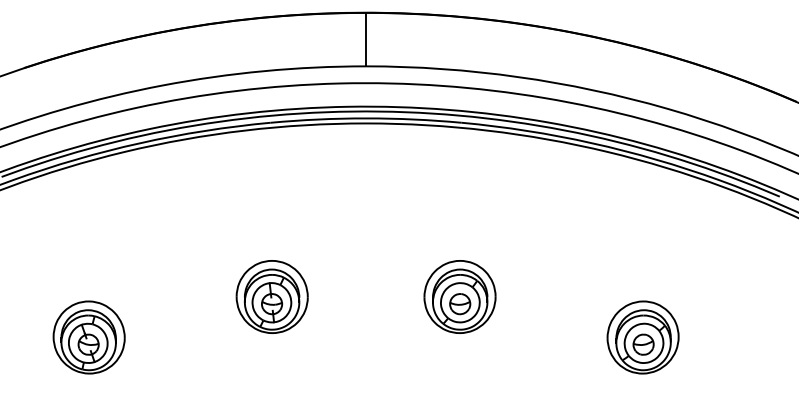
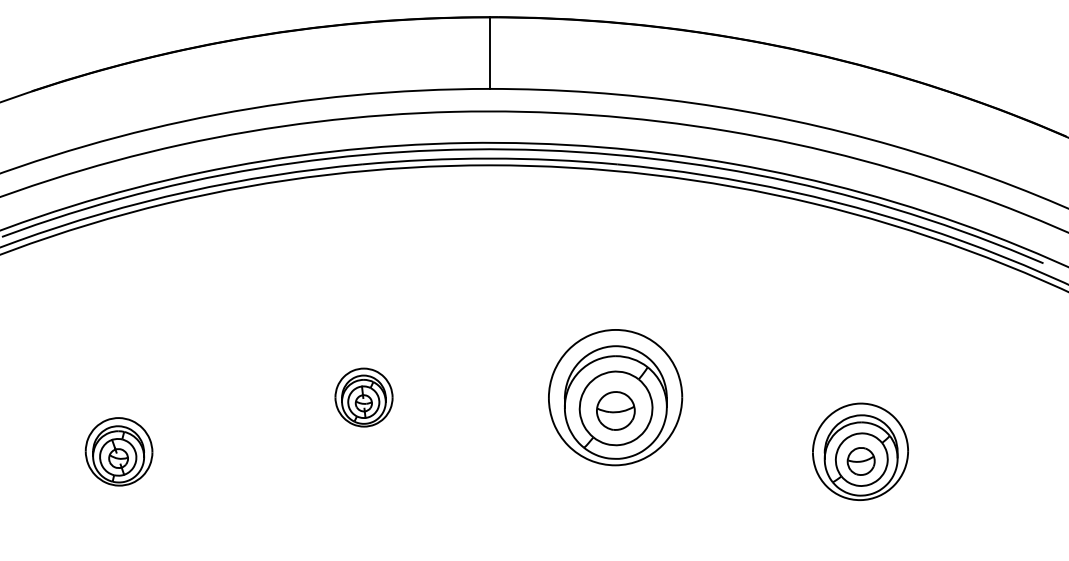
part: (271, 296) -> (363, 396), size x0.6
part: (459, 296) -> (614, 396), size x1.4
part: (88, 337) -> (118, 451), size x0.7

